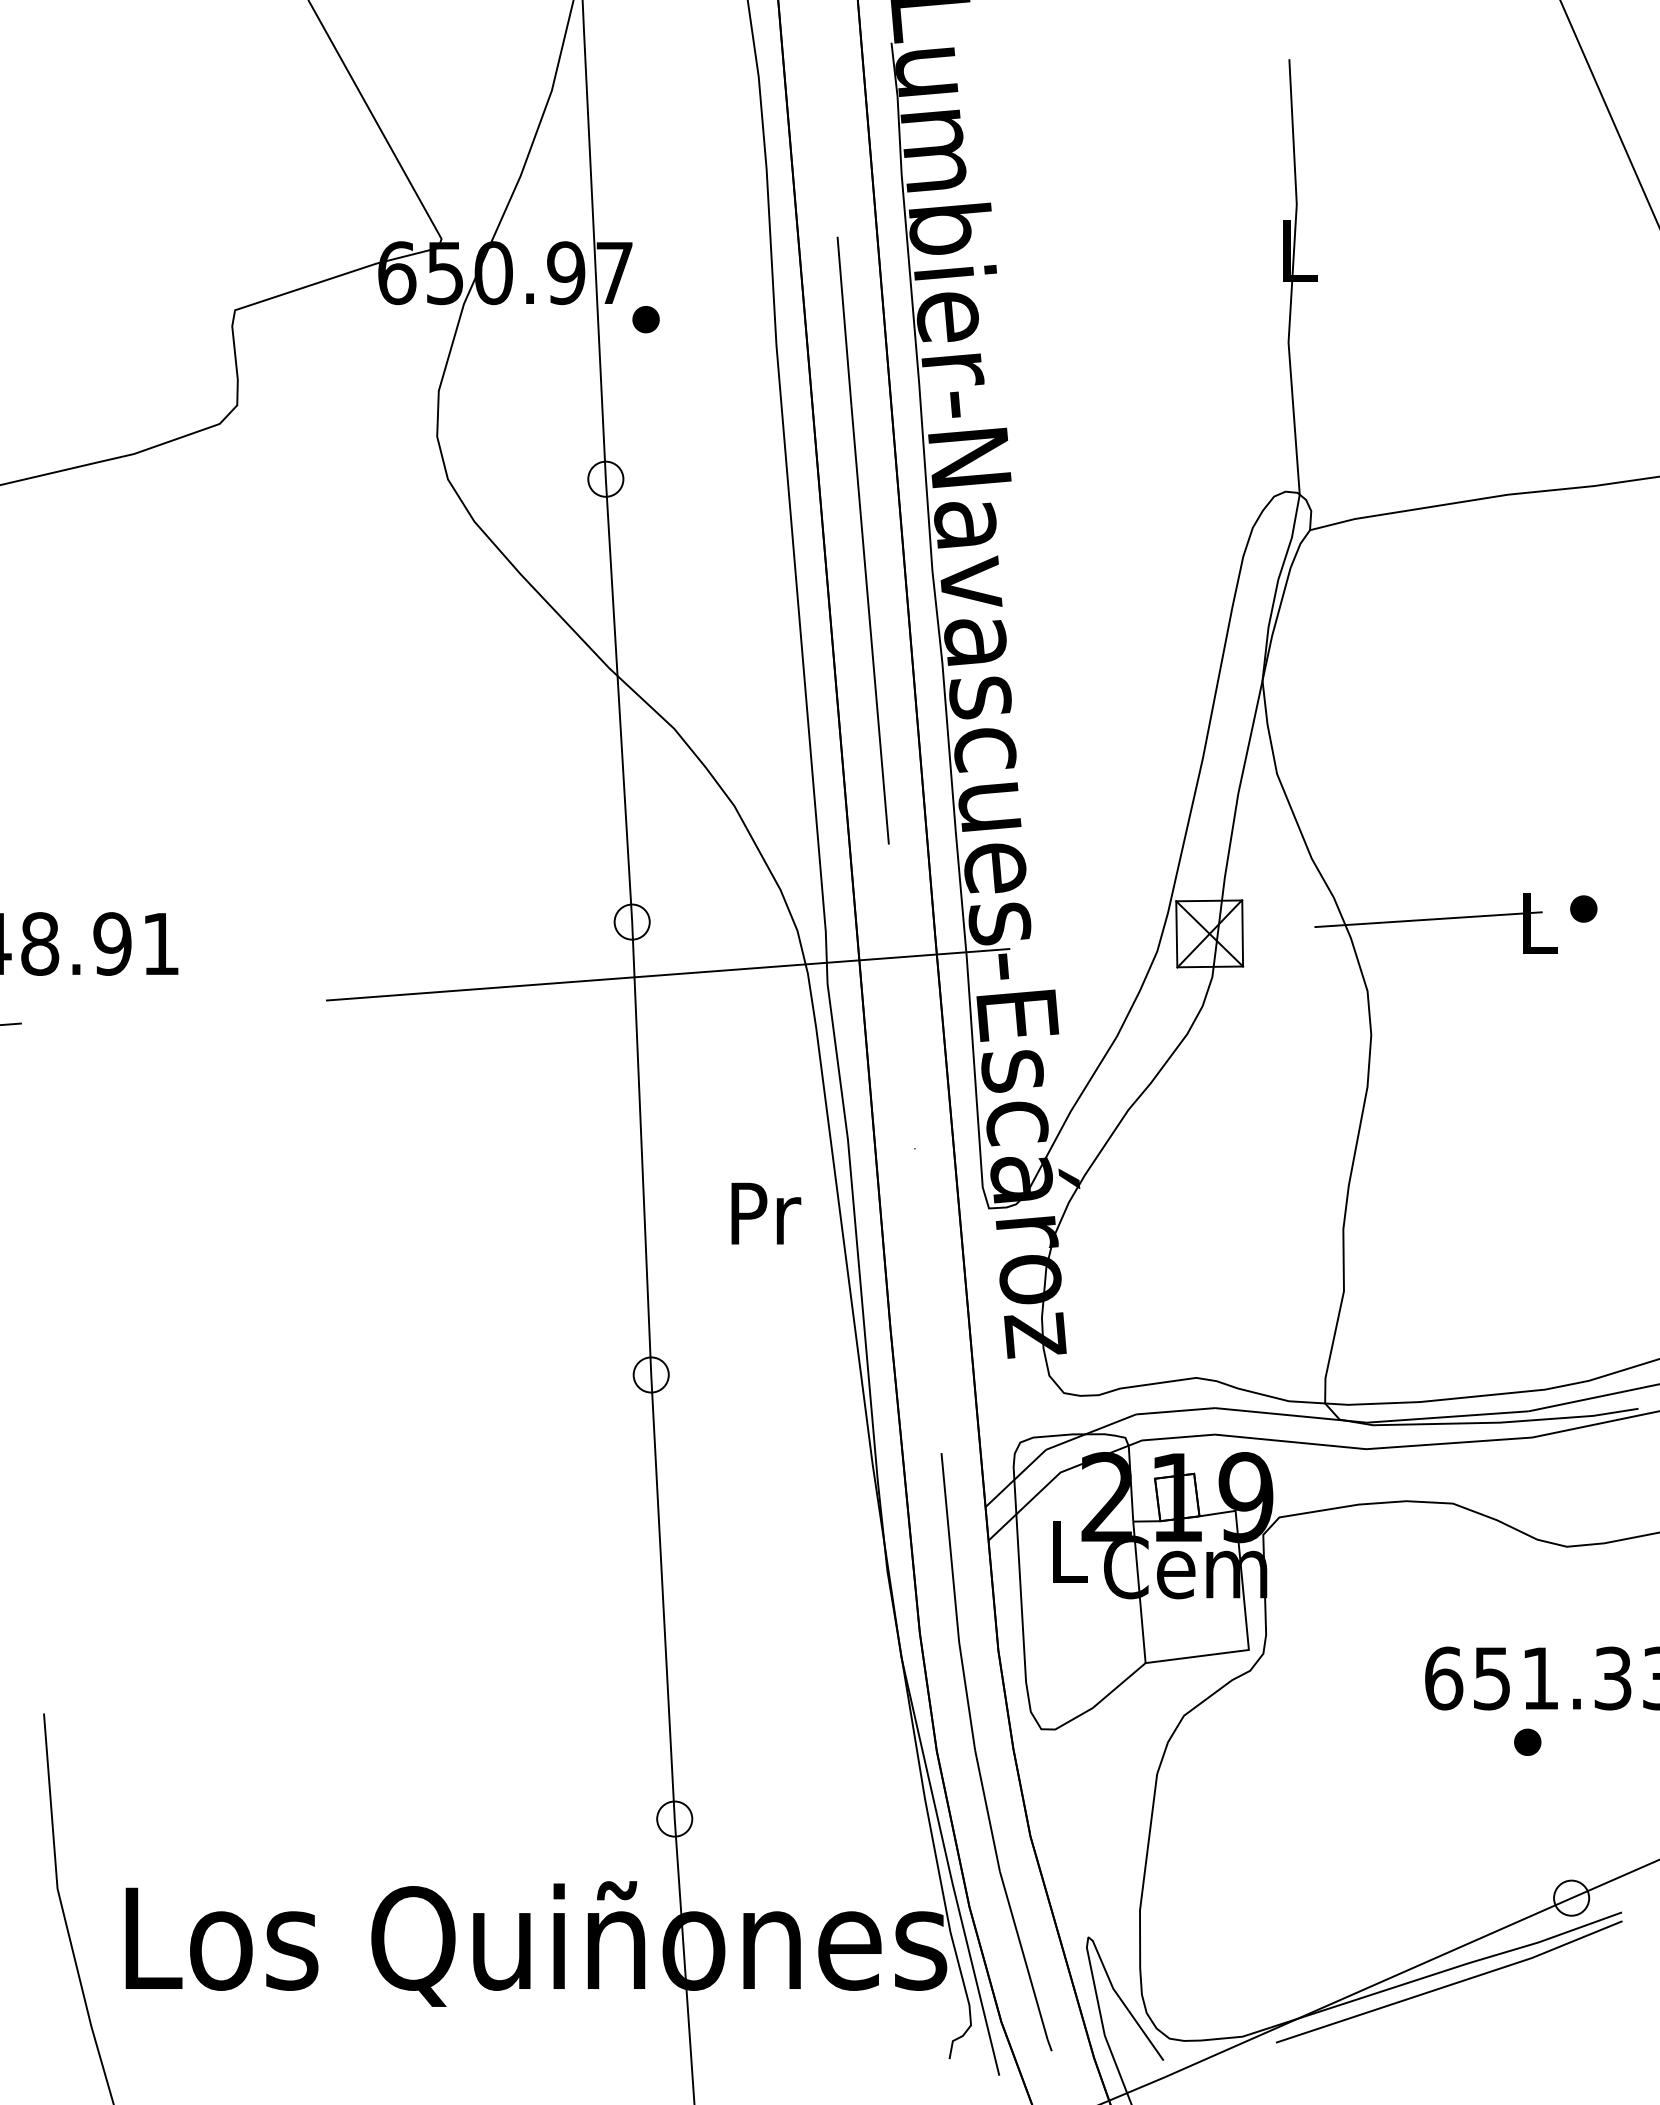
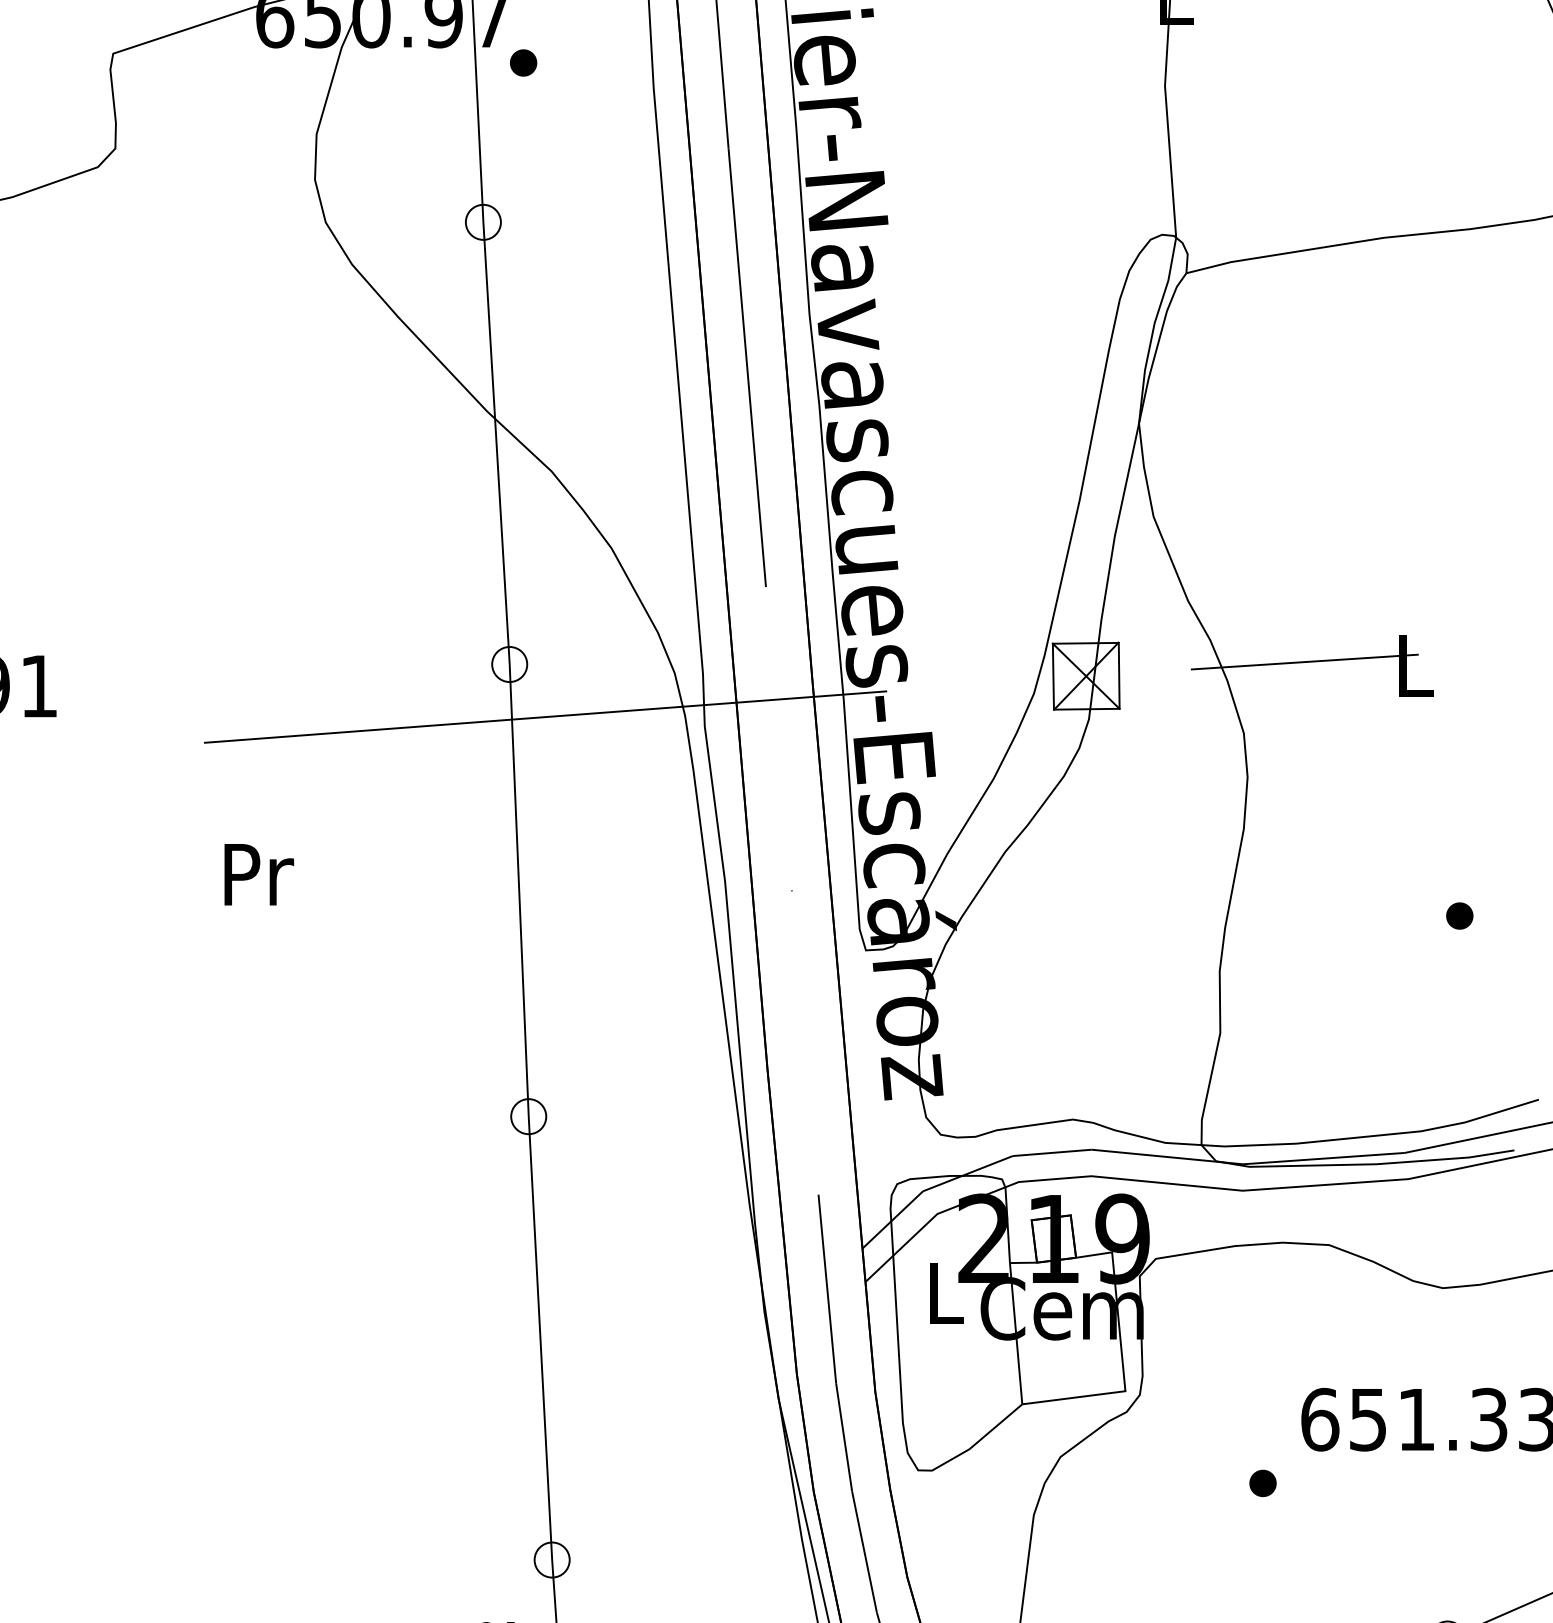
part: (1583, 908) -> (1459, 915), moved
text: (766, 1213) -> (259, 874), moved
part: (1527, 1741) -> (1262, 1482), moved

